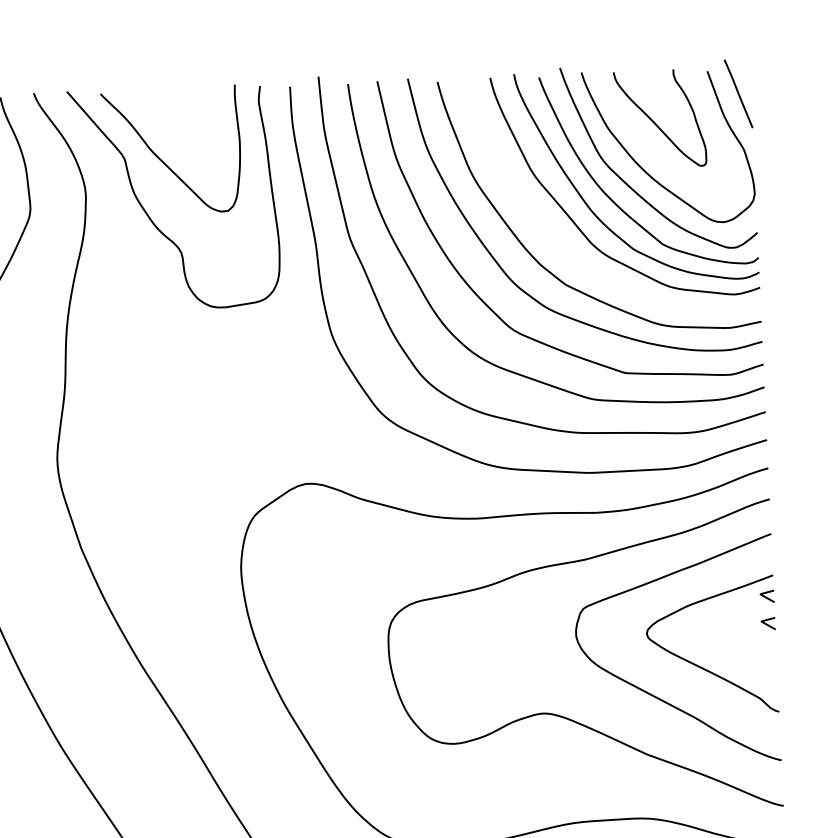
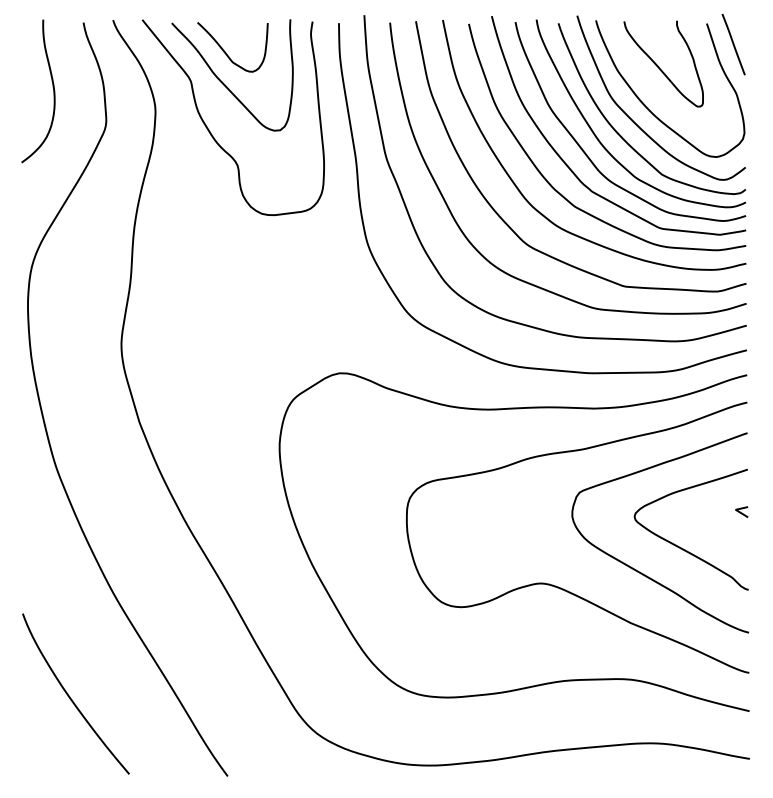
curve: (163, 124) -> (226, 52), added
curve: (557, 239) -> (569, 166), added
curve: (765, 595) -> (740, 487), removed

